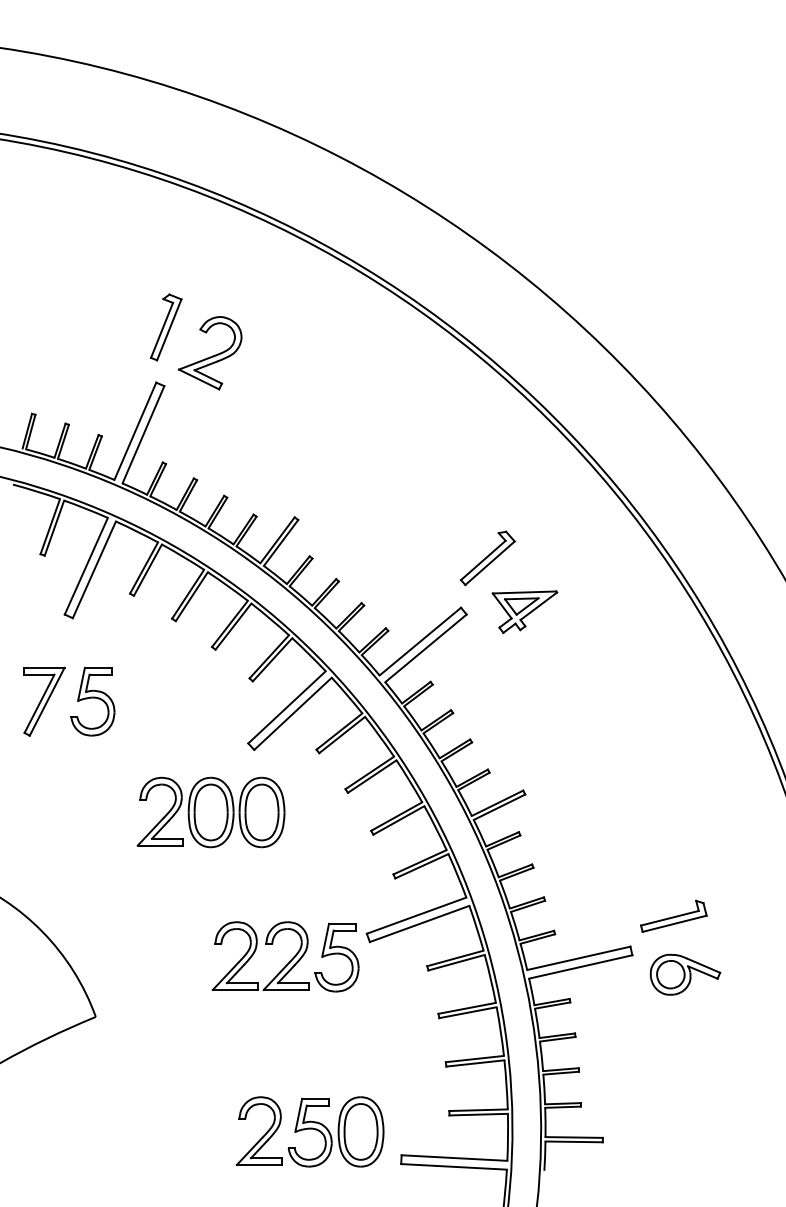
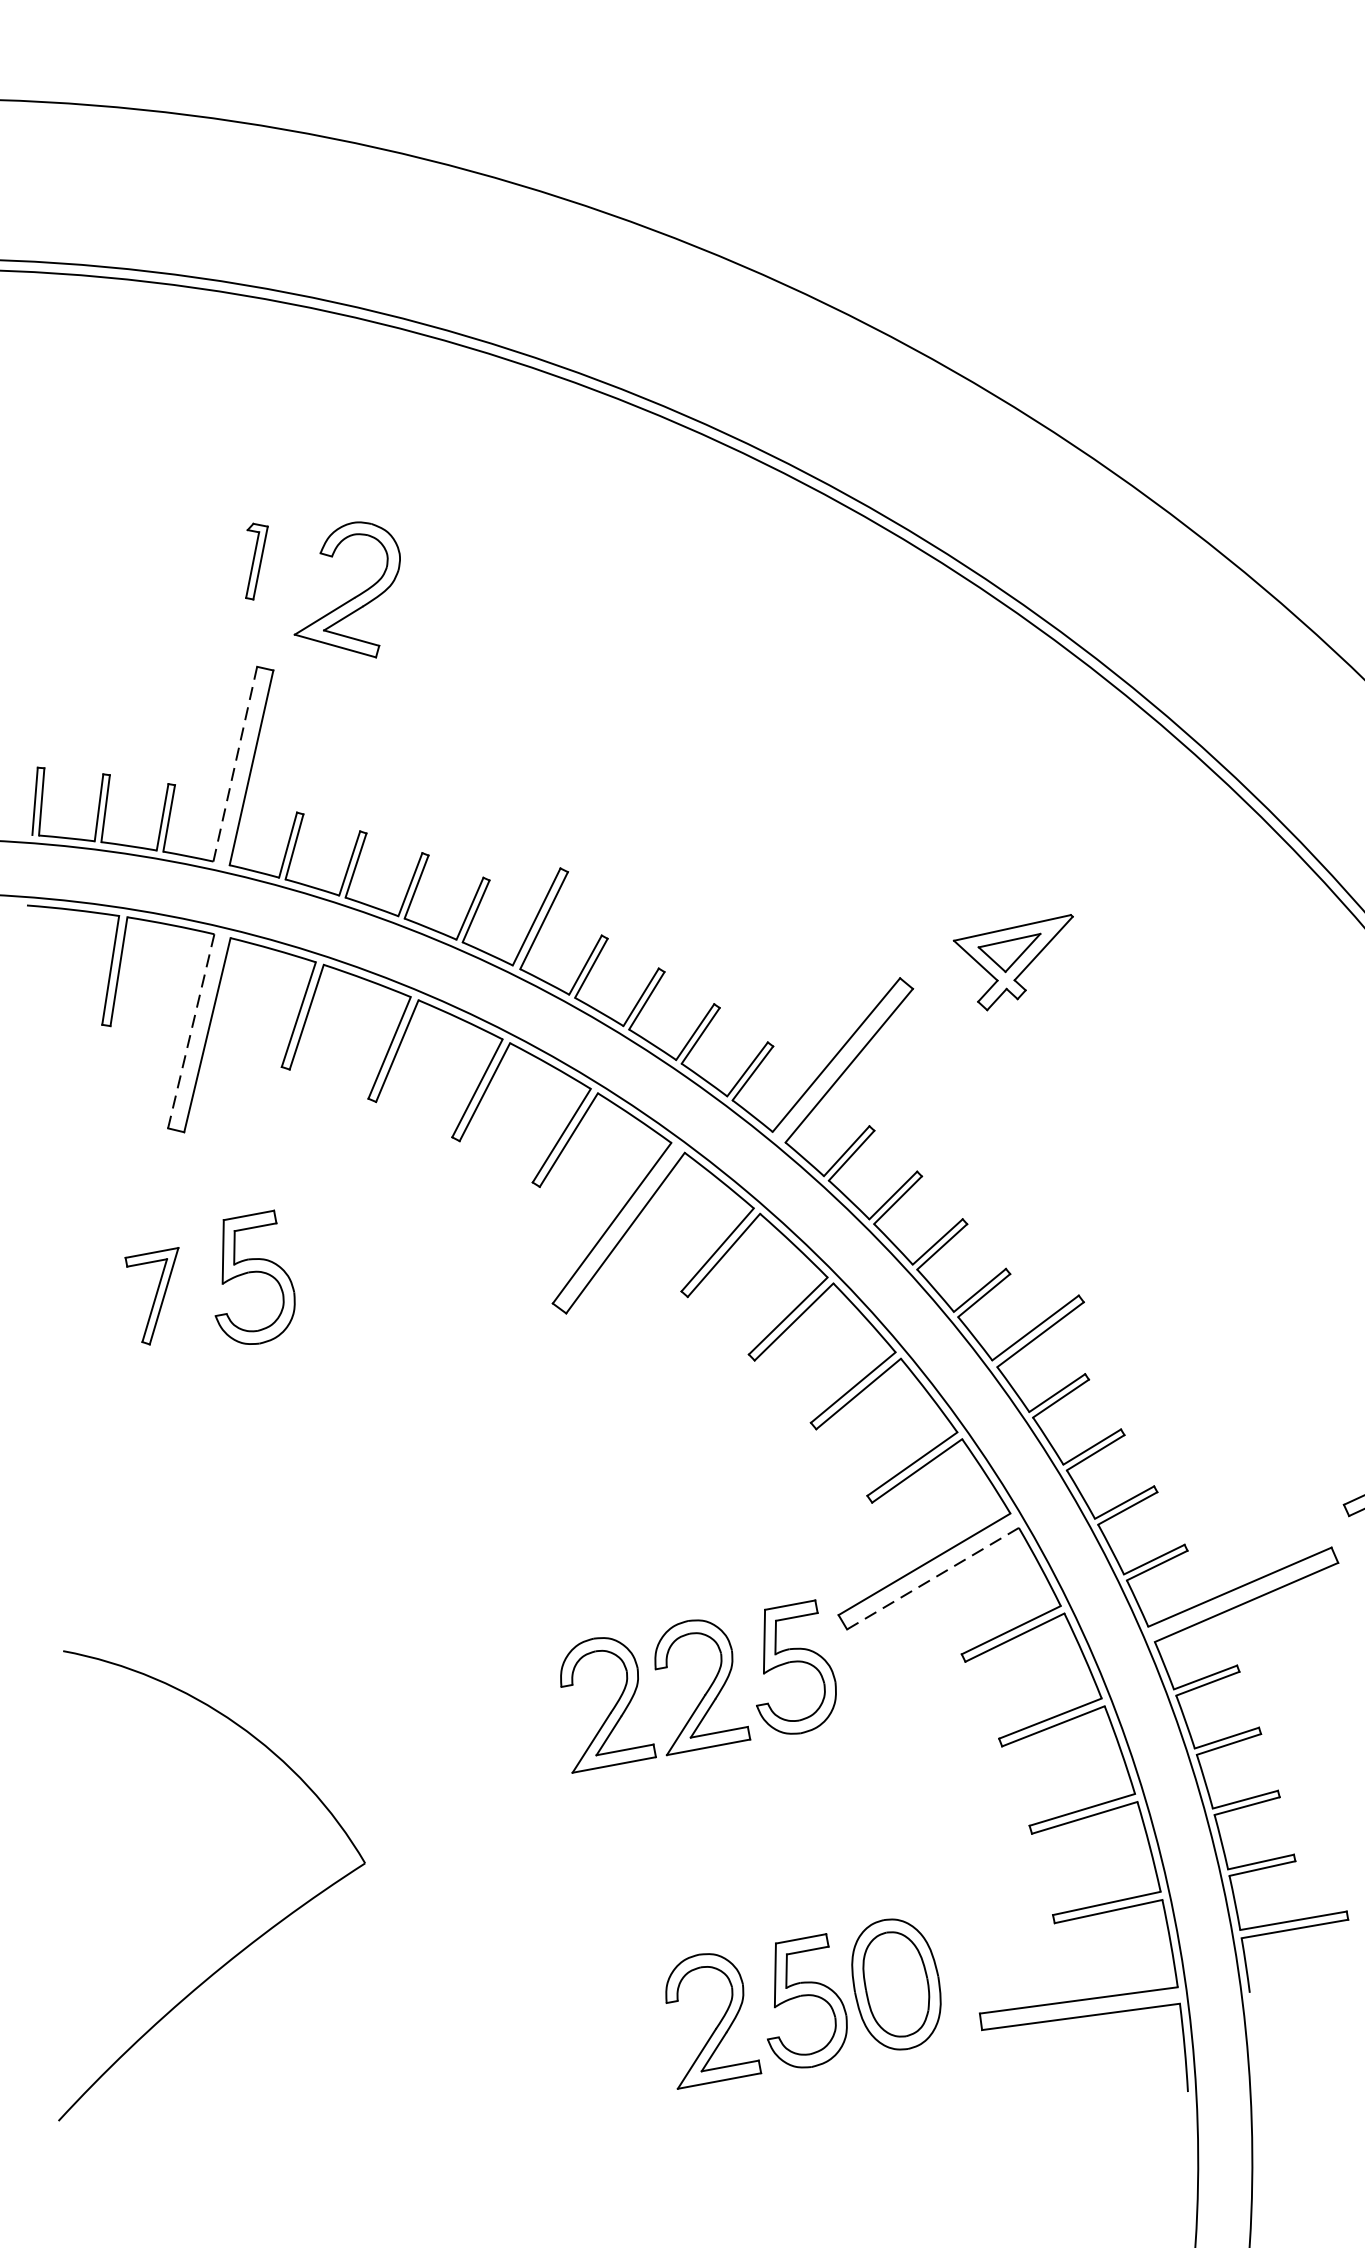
part: (166, 327) -> (256, 561), size x0.6
line: (135, 431) -> (235, 764), solid -> dashed
part: (487, 558) -> (932, 877), removed
line: (86, 566) -> (191, 1031), solid -> dashed
part: (44, 701) -> (160, 1296), size x0.7
part: (210, 812) -> (506, 1444), removed
line: (419, 923) -> (932, 1577), solid -> dashed

